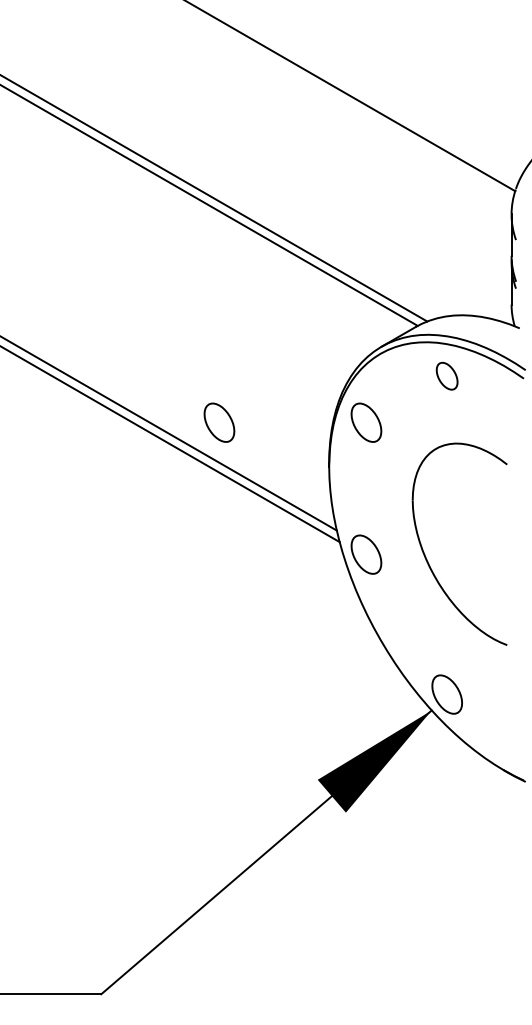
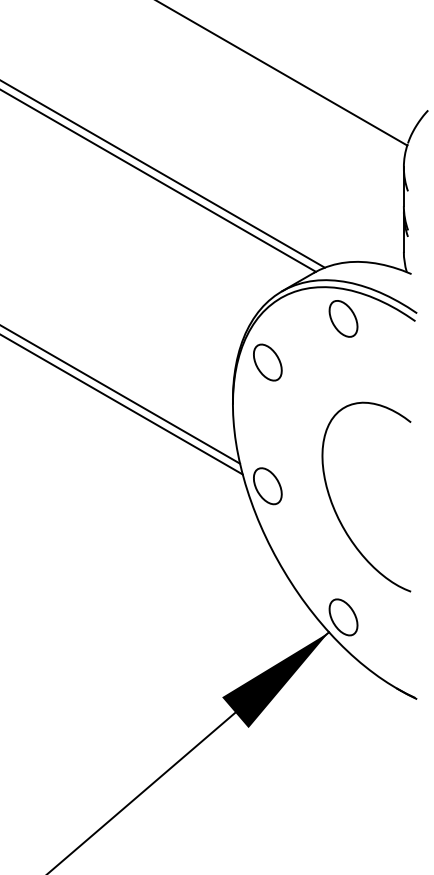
part: (446, 376) -> (342, 319), size x1.43
part: (219, 422) -> (130, 362), removed
part: (426, 556) -> (335, 508), moved

